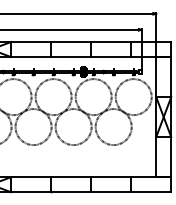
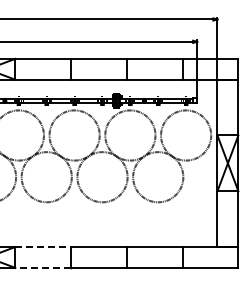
line: (31, 177) -> (43, 247), solid -> dashed
line: (31, 191) -> (43, 267), solid -> dashed

